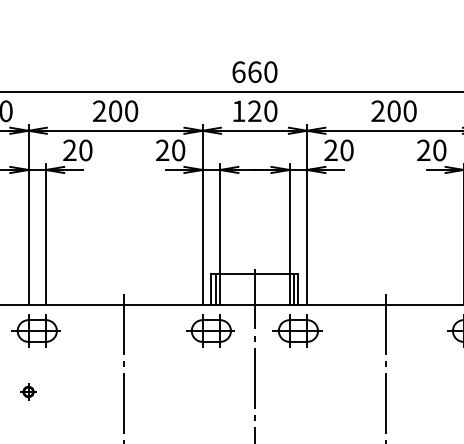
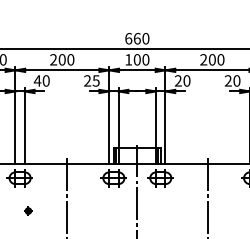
text: (253, 110) -> (136, 59), 120 -> 100
text: (69, 149) -> (37, 80), 20 -> 40
text: (177, 149) -> (95, 80), 20 -> 25
part: (28, 390) -> (28, 210), moved

